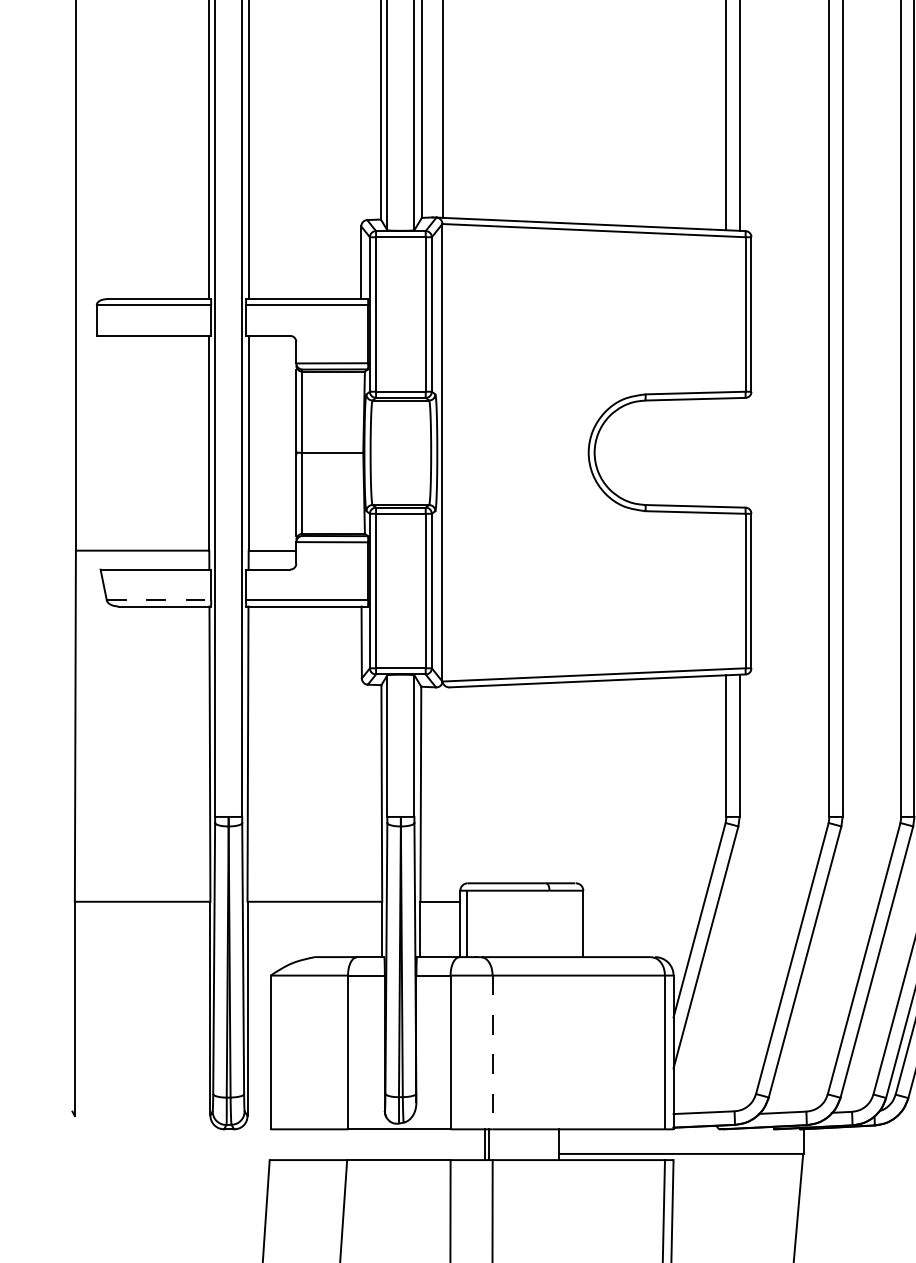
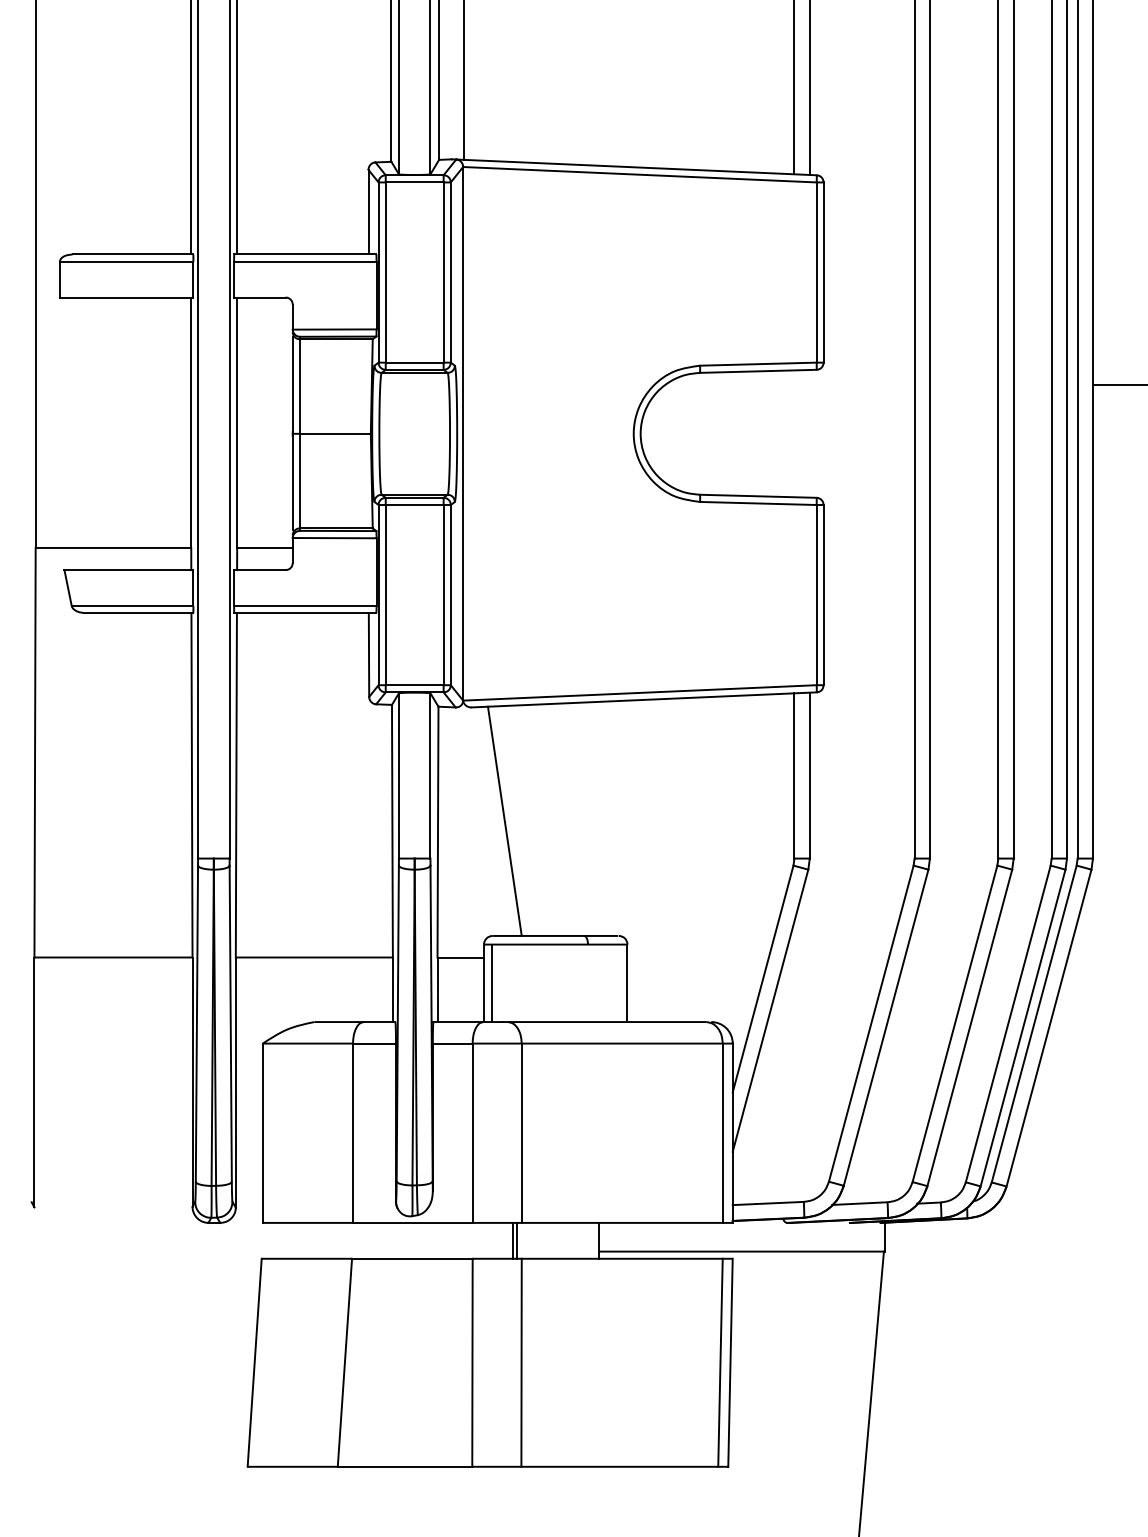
line: (158, 599) -> (132, 605), dashed -> solid
line: (477, 784) -> (504, 820), added
line: (492, 1052) -> (521, 1133), dashed -> solid

